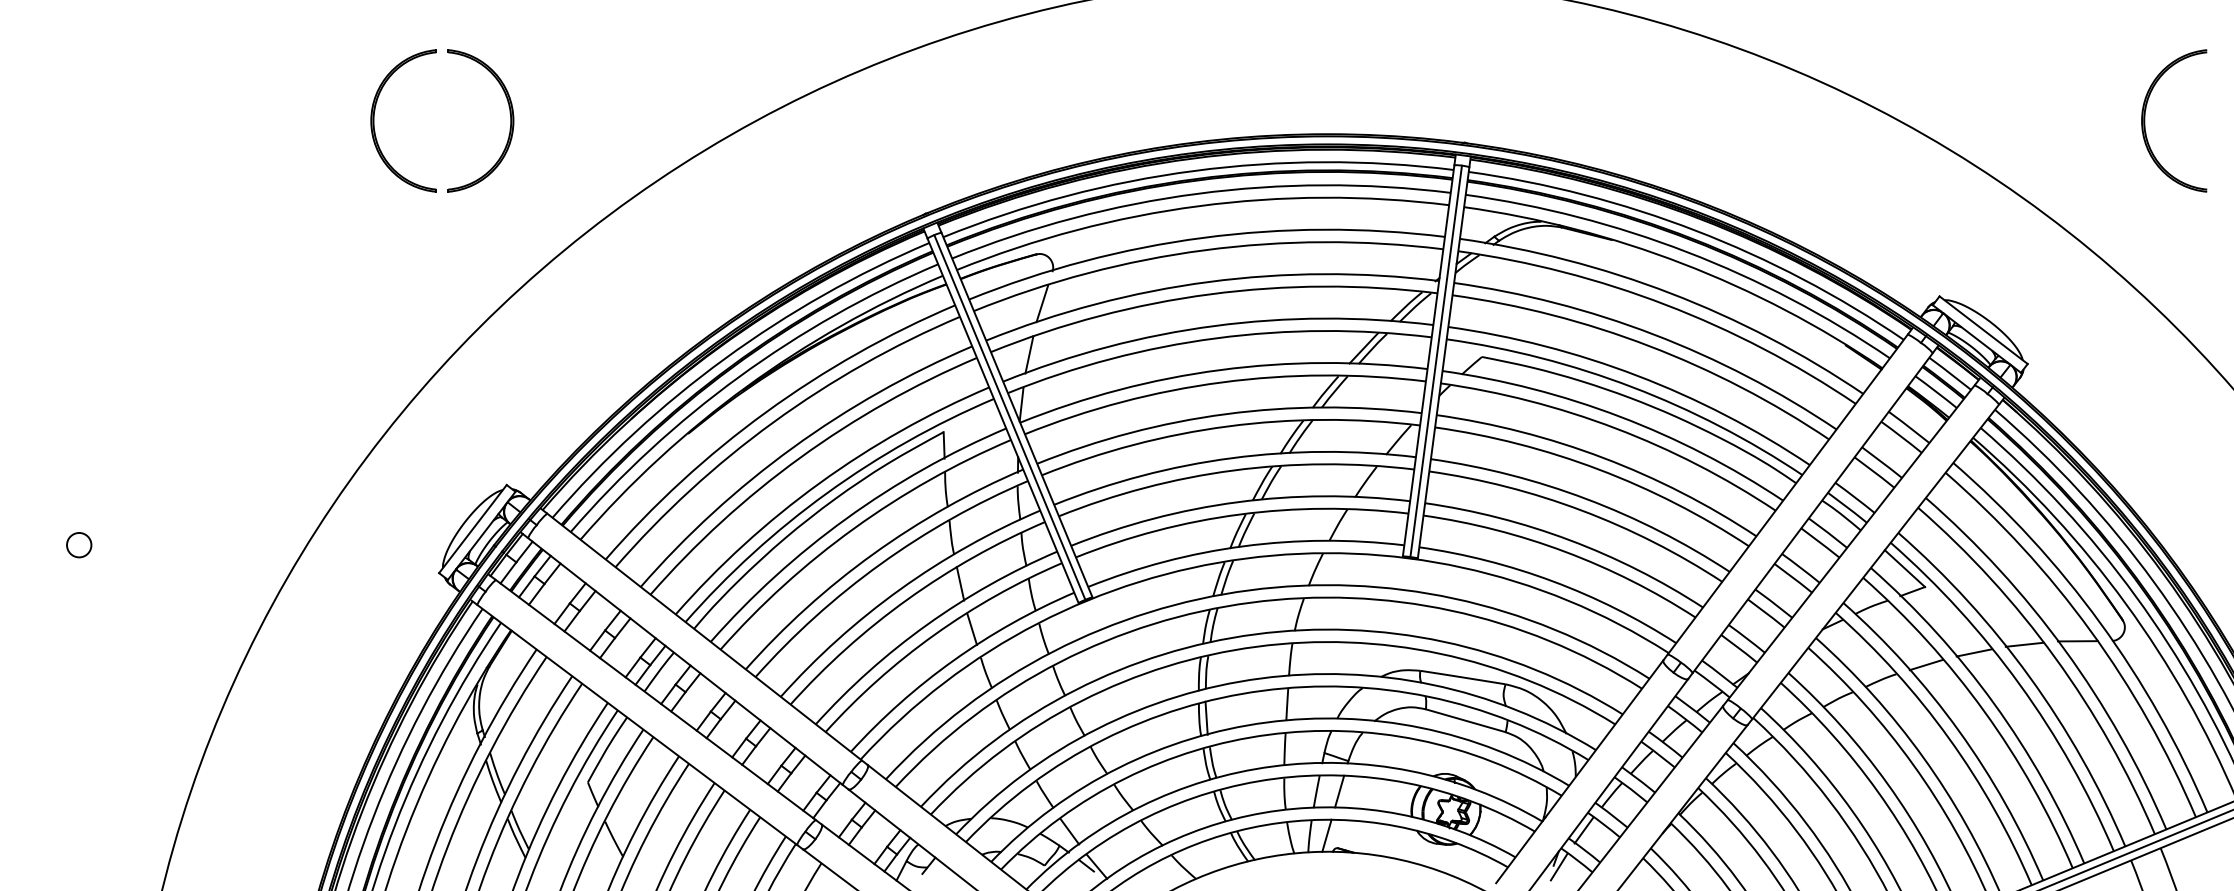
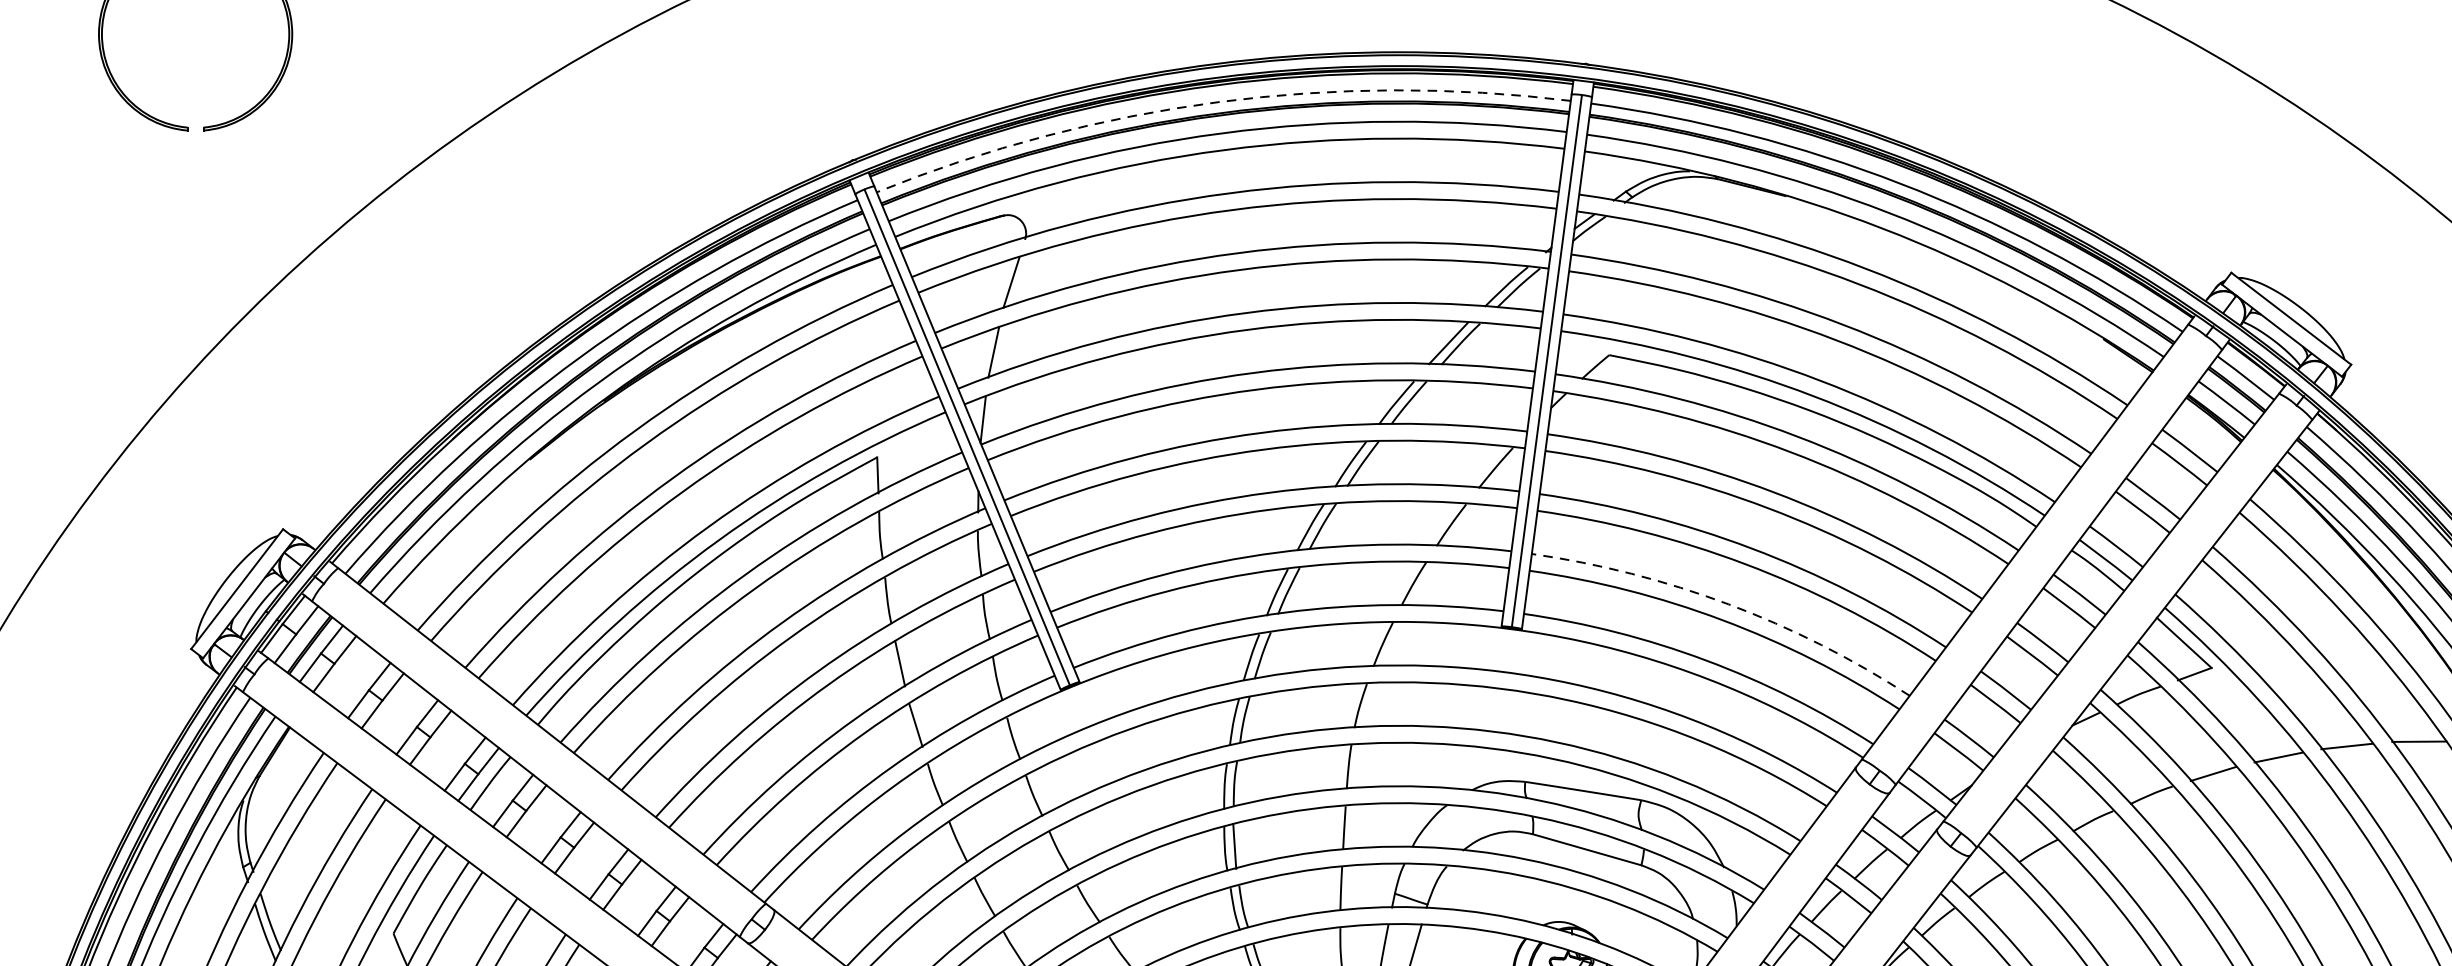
arc: (1194, 170) -> (1218, 101), solid -> dashed
arc: (1569, 540) -> (1728, 604), solid -> dashed

